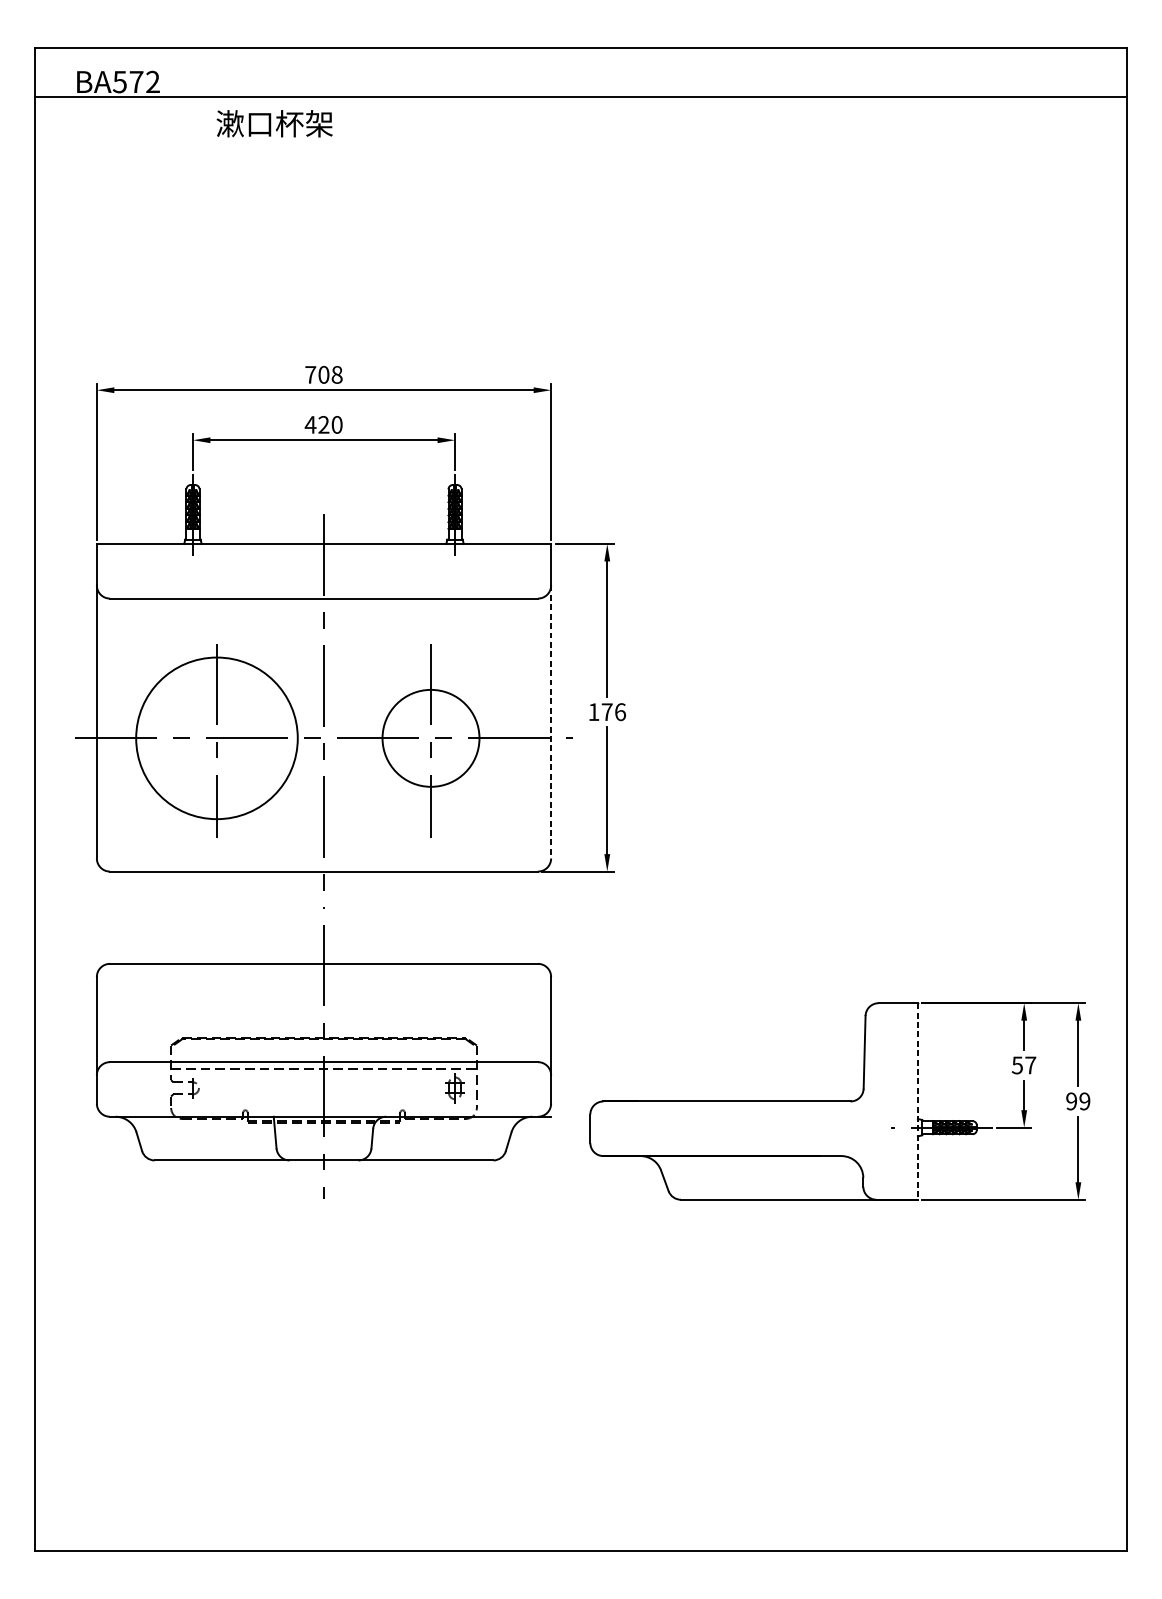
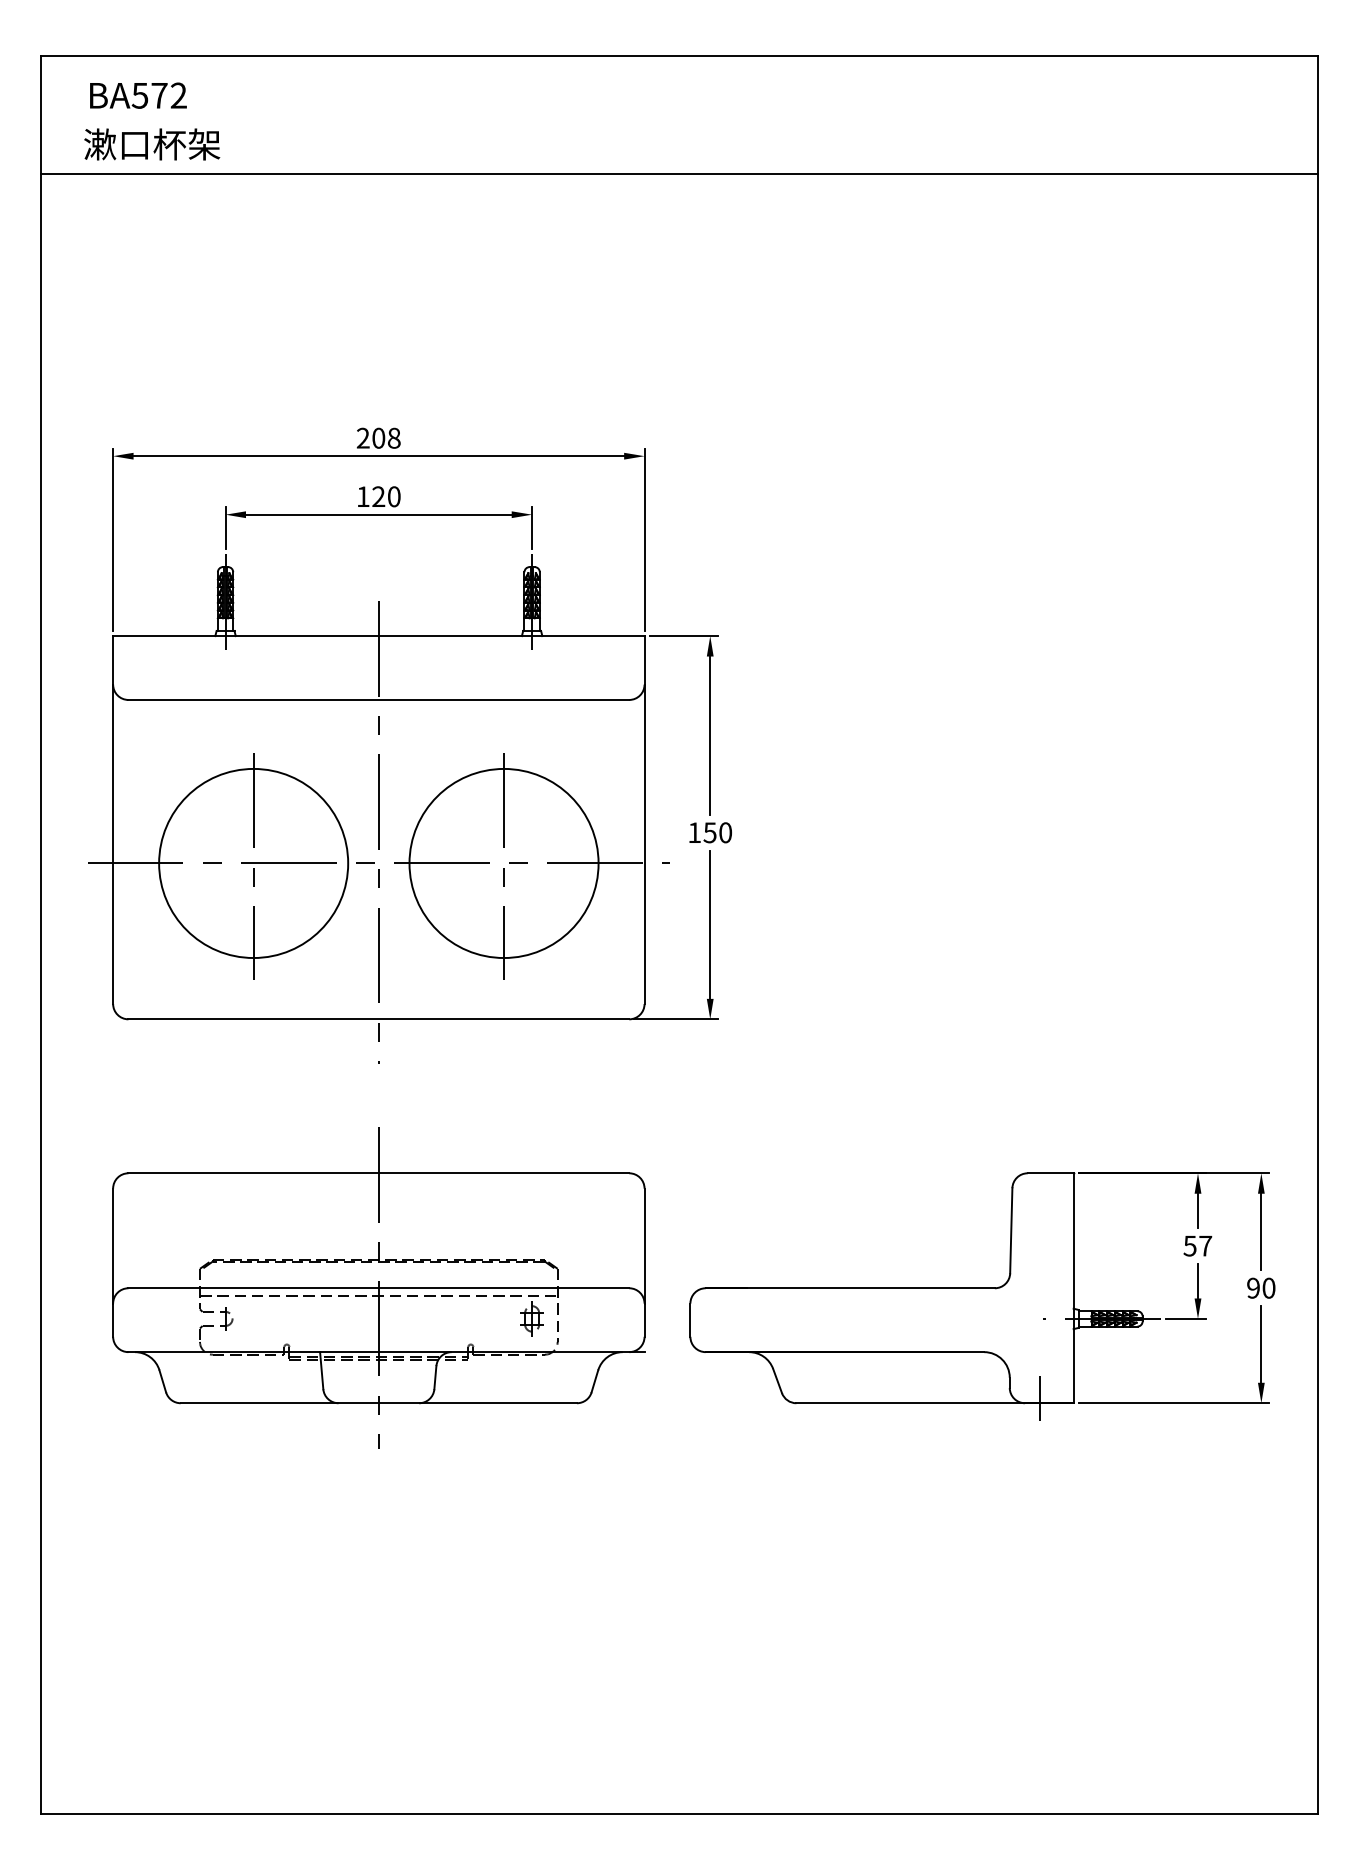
line: (581, 97) -> (679, 173), moved
text: (274, 123) -> (152, 144), moved
text: (310, 374) -> (362, 437), 708 -> 208
text: (310, 424) -> (363, 496), 420 -> 120
text: (613, 711) -> (717, 832), 176 -> 150
line: (551, 722) -> (644, 844), dashed -> solid
circle: (430, 738) -> (503, 863), size x1.67
part: (323, 1061) -> (378, 1287), moved
text: (1084, 1100) -> (1268, 1287), 99 -> 90
line: (917, 1101) -> (1073, 1288), dashed -> solid
line: (889, 1195) -> (1040, 1398), added

